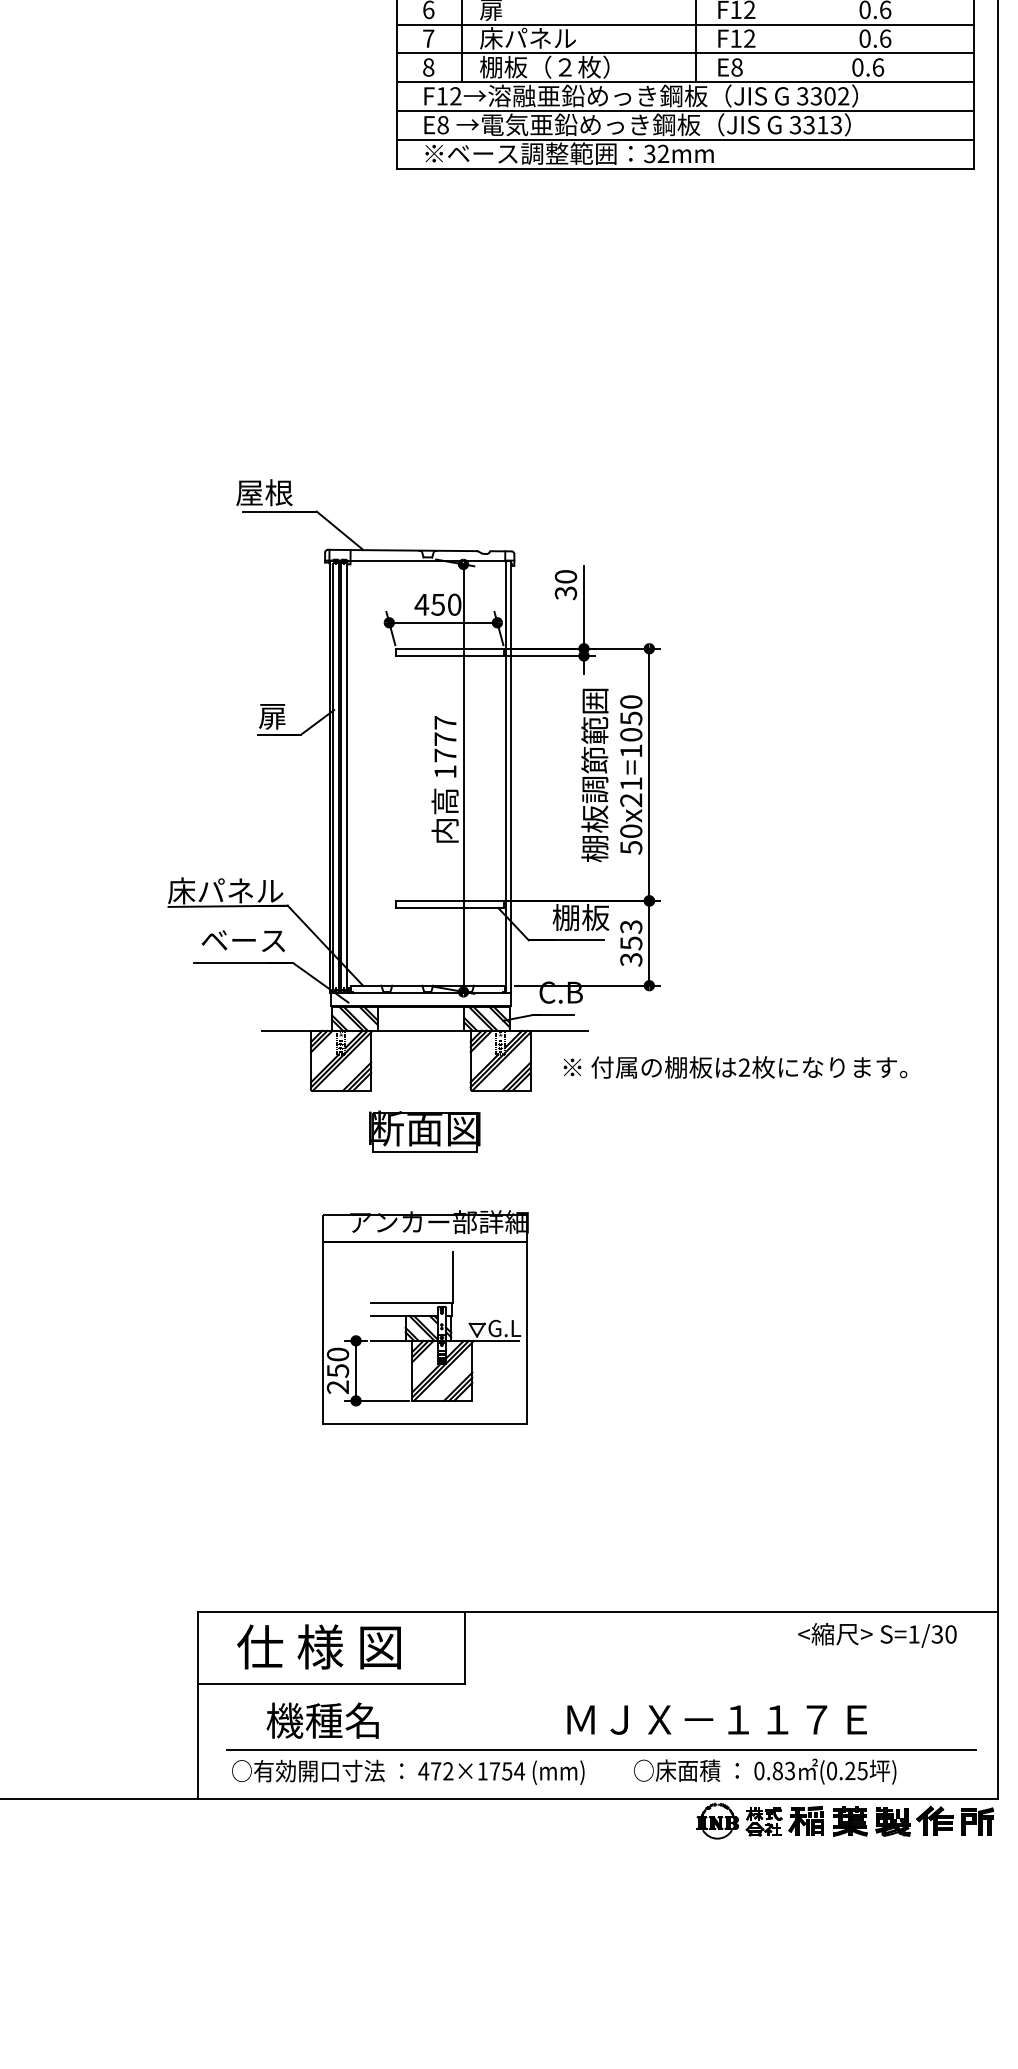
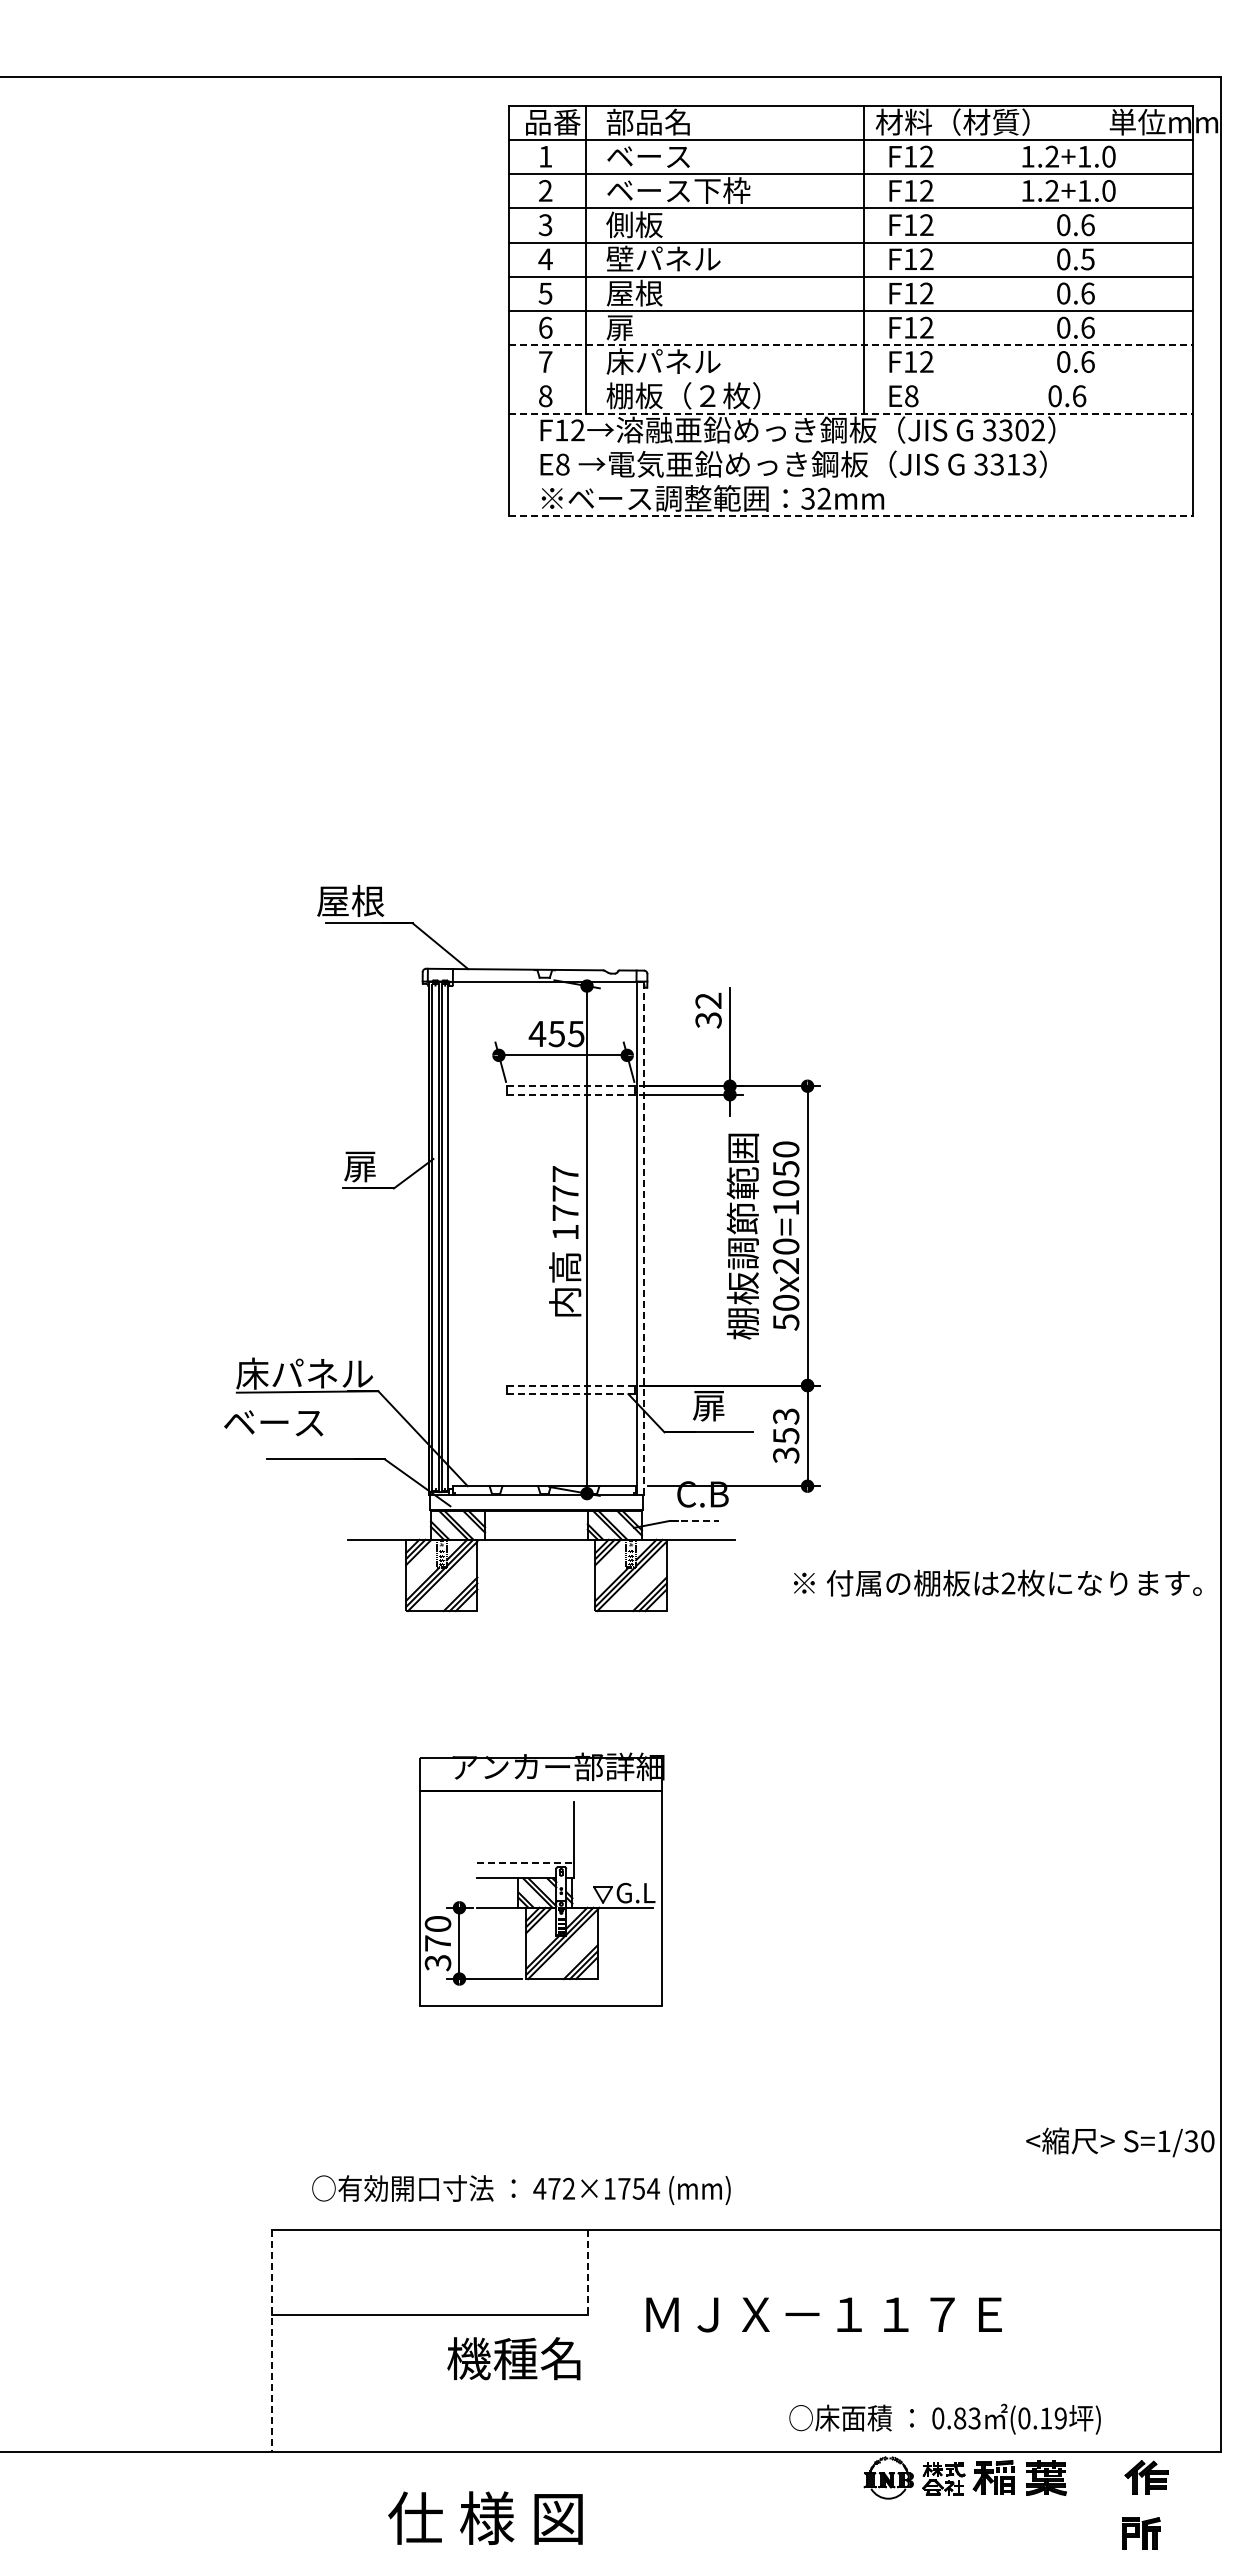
line: (686, 24) -> (851, 345), solid -> dashed
line: (685, 53) -> (850, 379), removed
line: (686, 82) -> (851, 413), solid -> dashed
line: (685, 110) -> (850, 447), removed
line: (685, 140) -> (850, 482), removed
line: (686, 168) -> (851, 516), solid -> dashed
text: (565, 576) -> (708, 1000), 30 -> 32
text: (454, 604) -> (576, 1033), 450 -> 455
line: (450, 649) -> (571, 1086), solid -> dashed
line: (450, 655) -> (571, 1094), solid -> dashed
line: (511, 777) -> (643, 1238), solid -> dashed
text: (631, 783) -> (786, 1246), 50x21=1050 -> 50x20=1050
line: (450, 900) -> (571, 1385), solid -> dashed
line: (450, 908) -> (571, 1394), solid -> dashed
text: (581, 917) -> (726, 1405), 棚板 -> 扉
text: (243, 941) -> (273, 1423), moved
line: (554, 1014) -> (694, 1520), solid -> dashed
text: (735, 1066) -> (997, 1582), moved
part: (424, 1131) -> (540, 1659), removed
line: (412, 1302) -> (526, 1862), solid -> dashed
text: (338, 1379) -> (438, 1953), 250 -> 370
text: (877, 1635) -> (1120, 2142), moved
text: (319, 1646) -> (485, 2517), moved
line: (464, 1648) -> (588, 2272), solid -> dashed
line: (197, 1706) -> (271, 2341), solid -> dashed
text: (716, 1719) -> (823, 2314), moved
text: (322, 1720) -> (513, 2358), moved
line: (601, 1749) -> (750, 2392), removed
text: (856, 1771) -> (1053, 2418), (0.25 -> (0.19
text: (408, 1772) -> (521, 2190), moved
part: (892, 1821) -> (1096, 2478), removed
part: (977, 1821) -> (1141, 2533), moved

